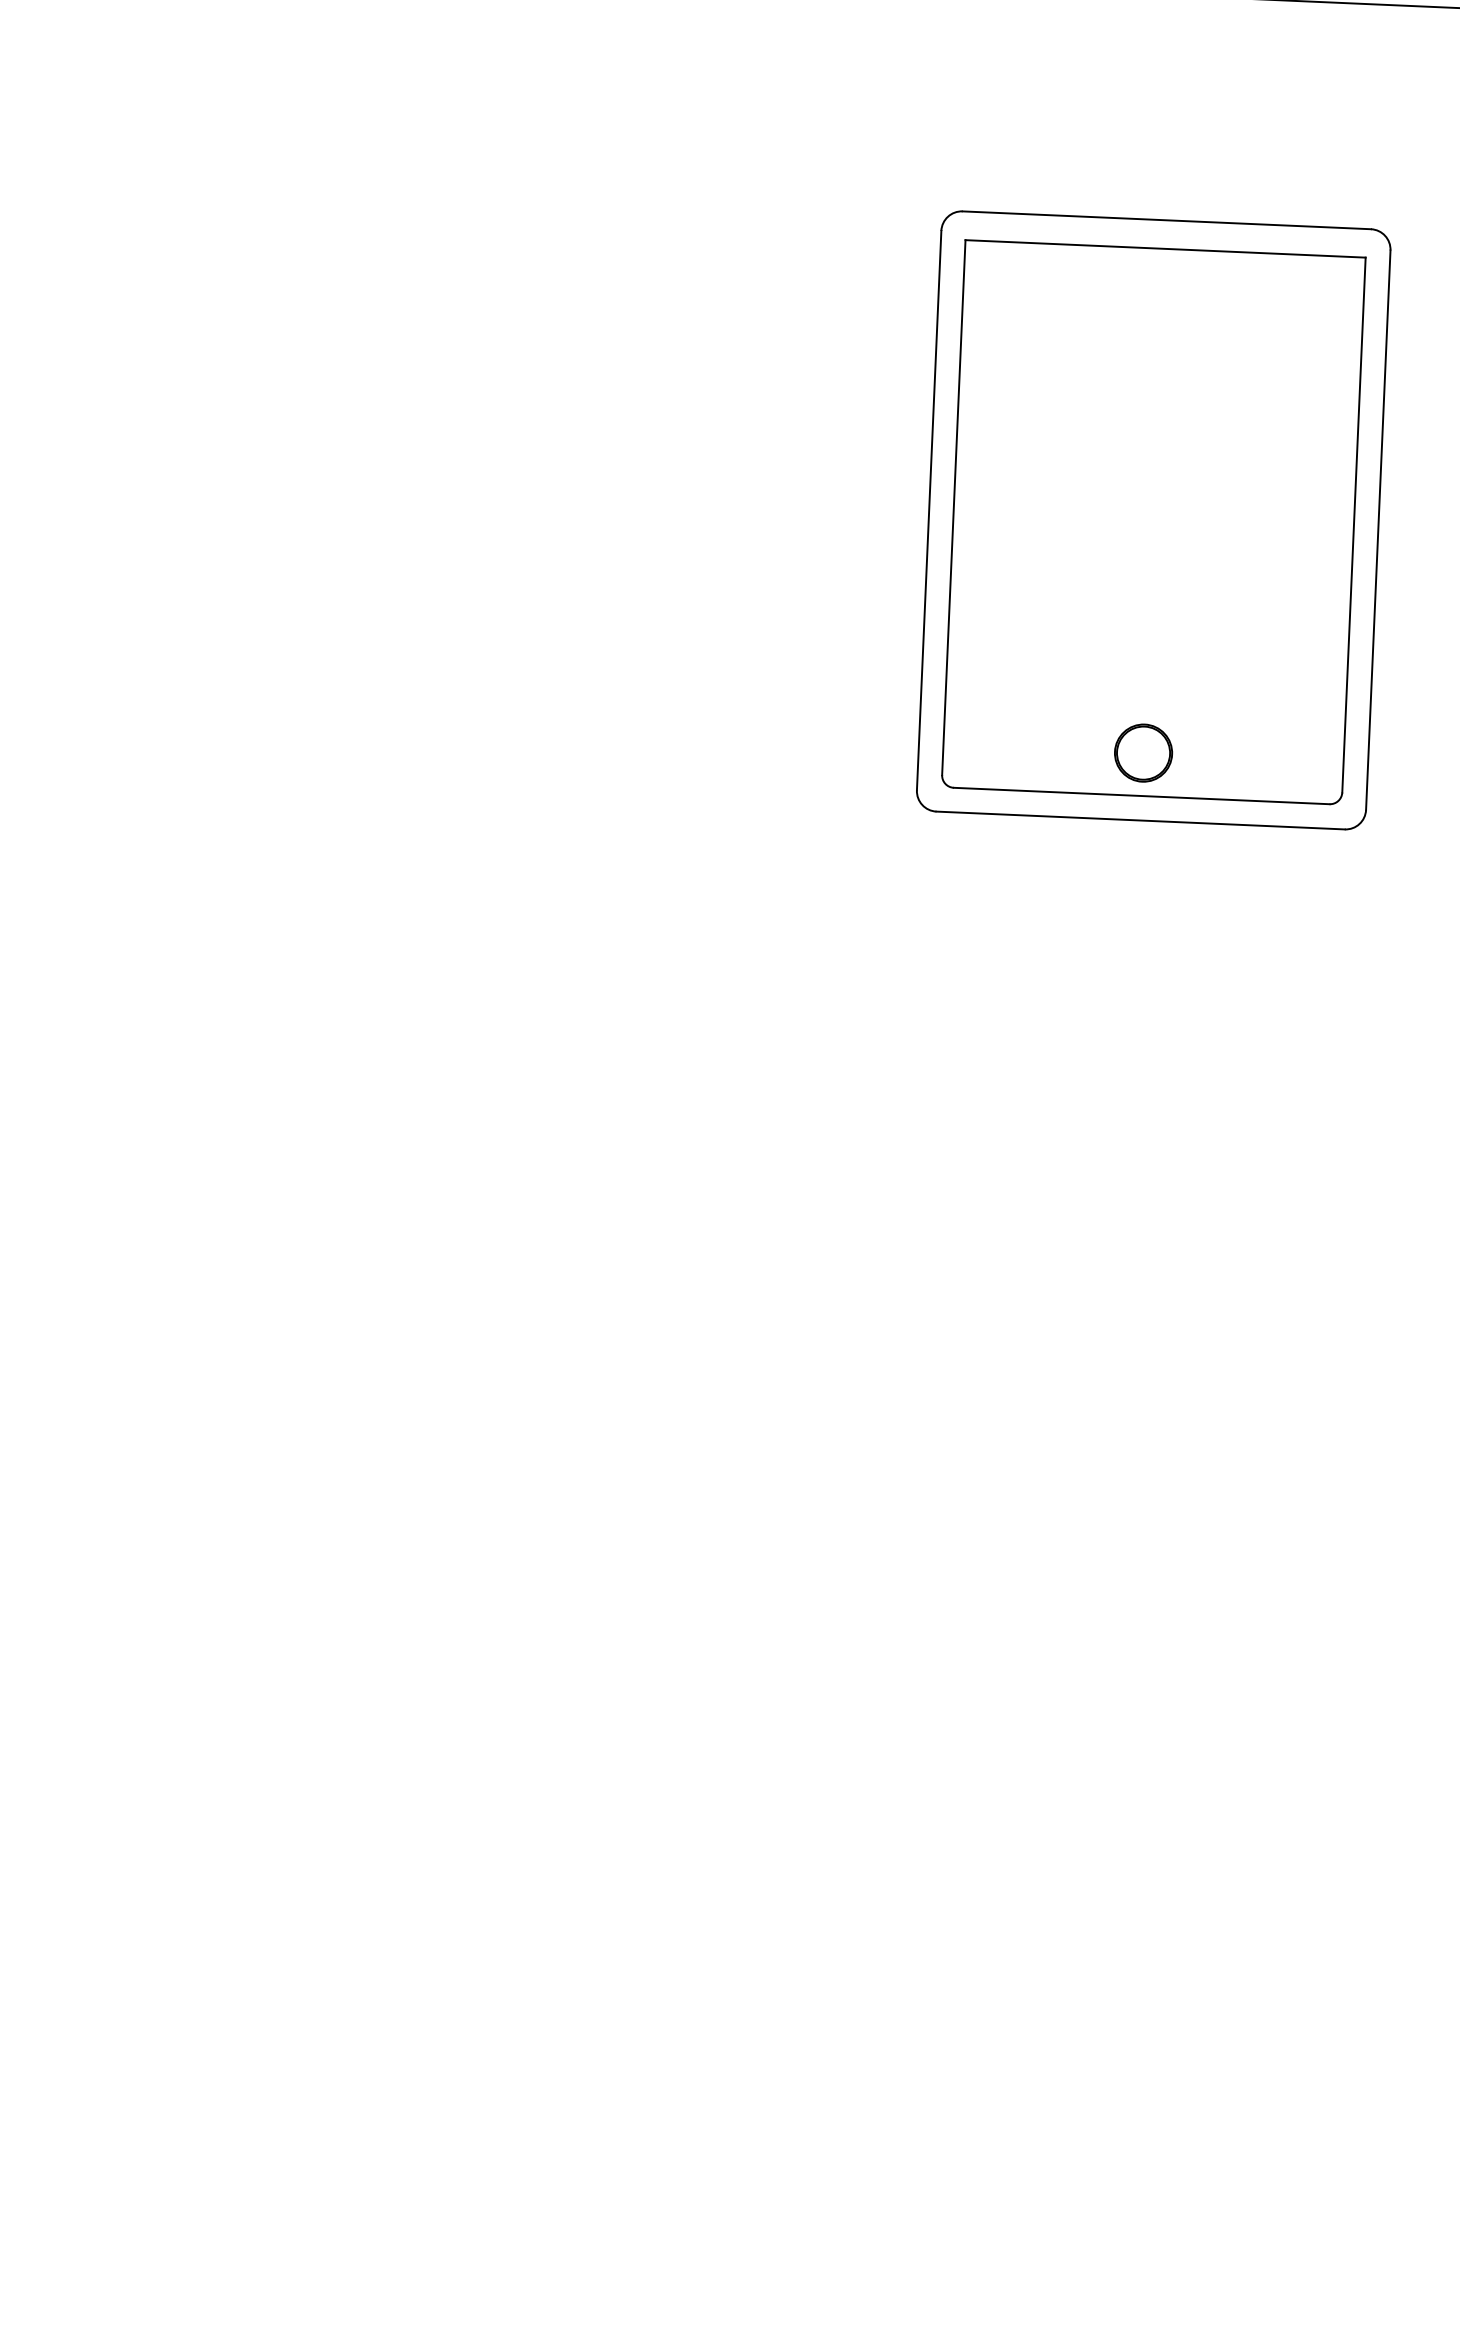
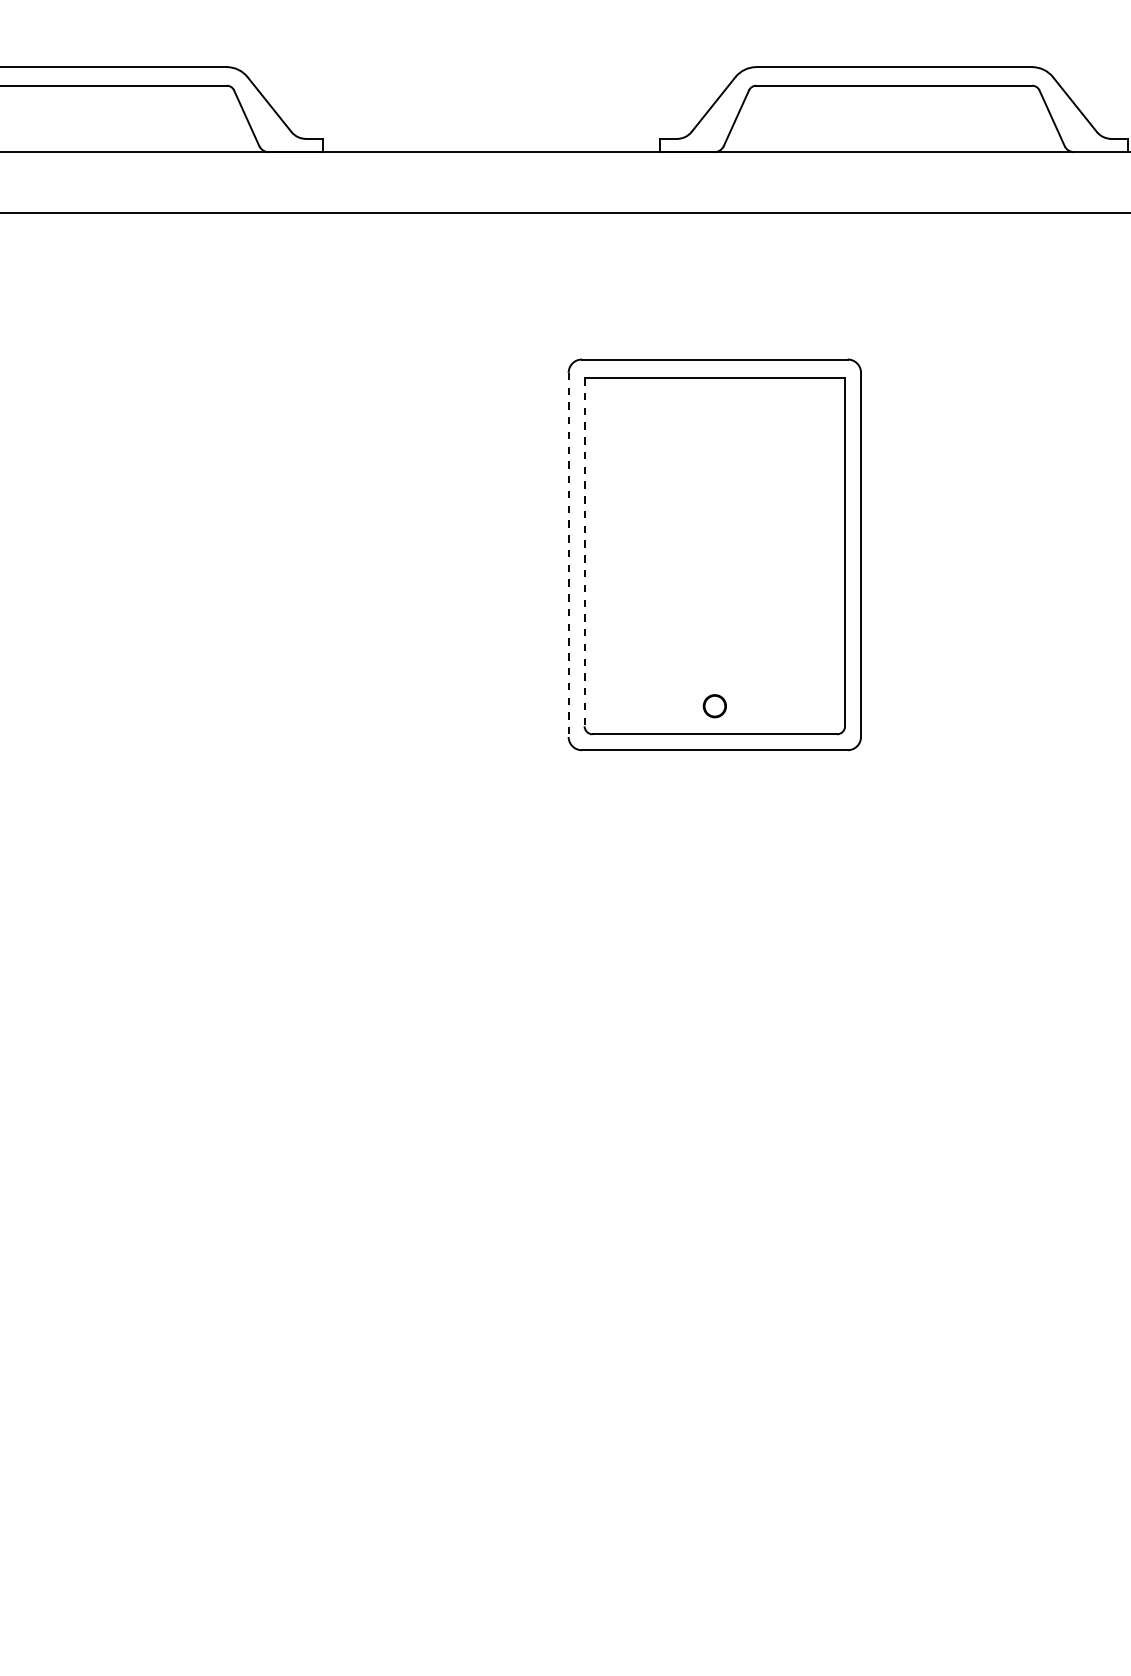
line: (953, 508) -> (584, 552), solid -> dashed
line: (928, 511) -> (568, 555), solid -> dashed
part: (1143, 751) -> (714, 705), size x0.6

